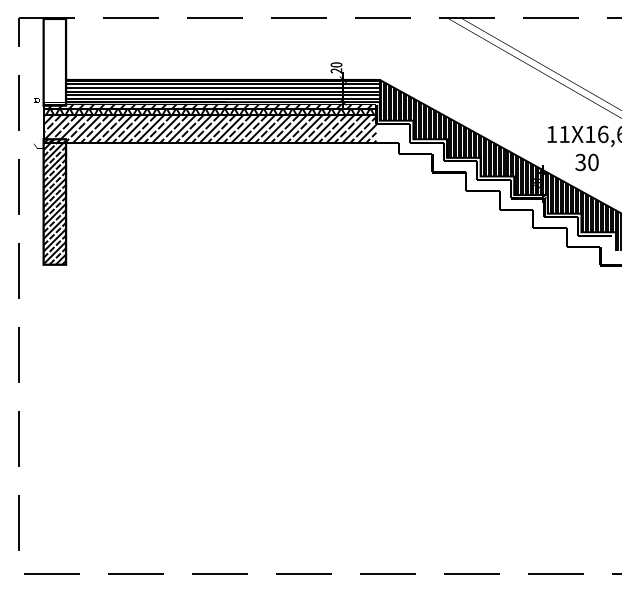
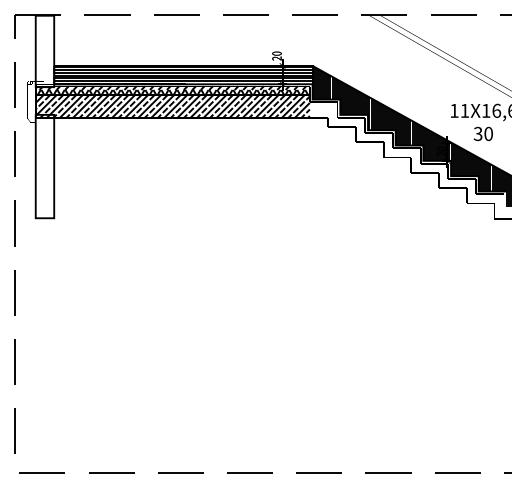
hatch: (54, 201) -> (44, 166), removed

